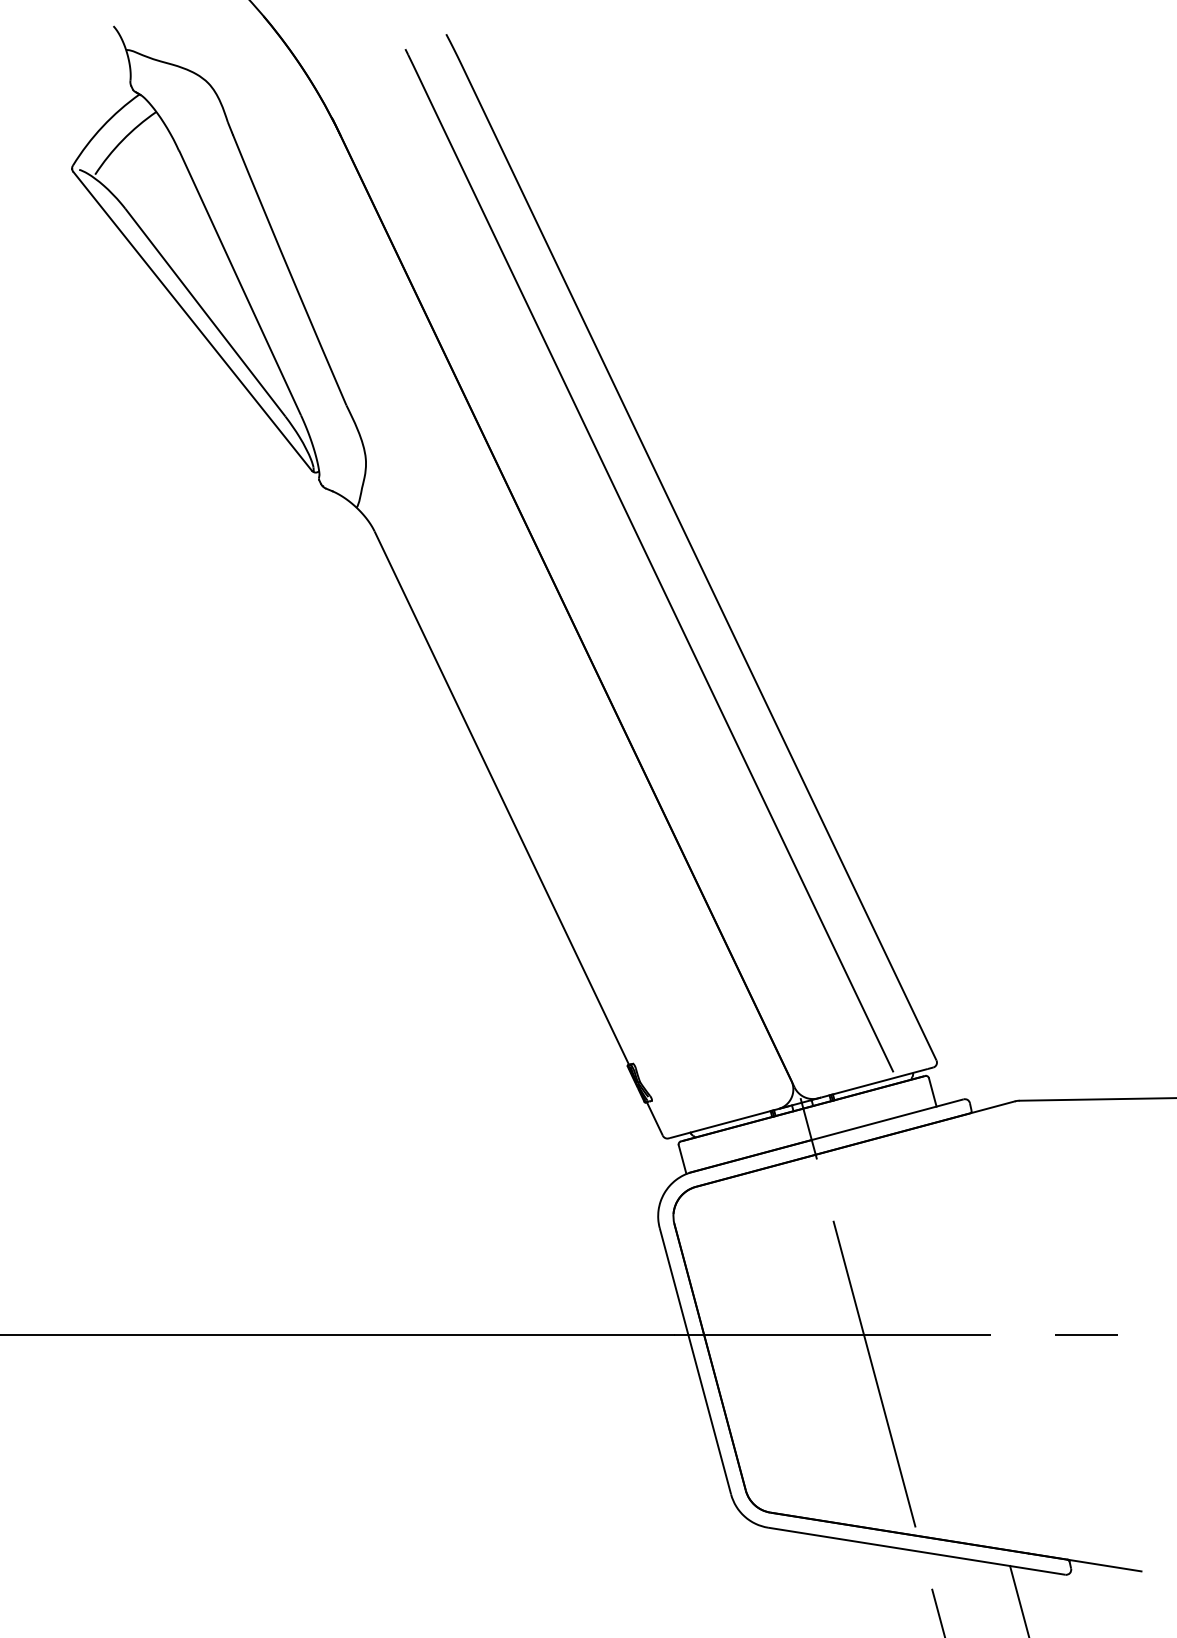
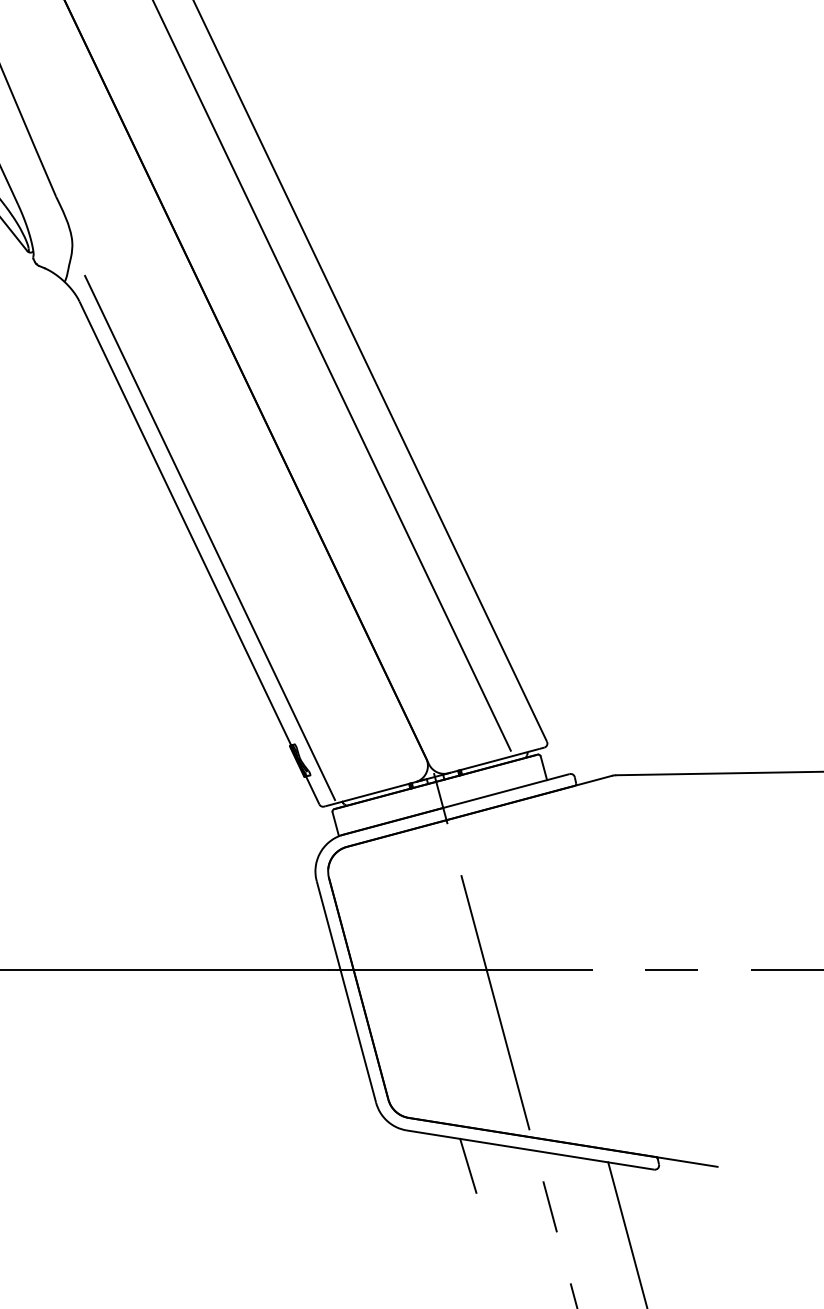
line: (531, 815) -> (210, 537), added
line: (841, 1569) -> (467, 1165), added

